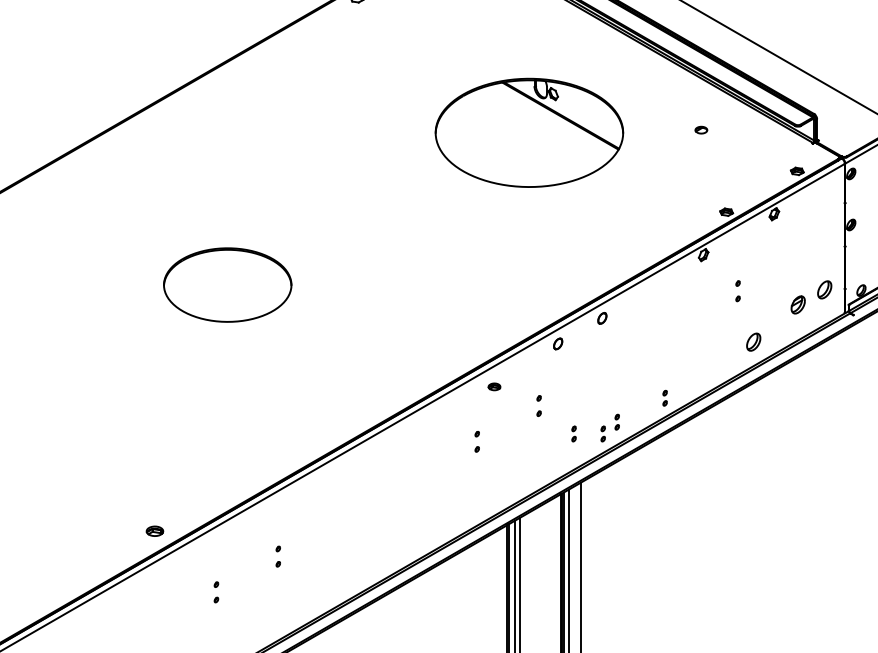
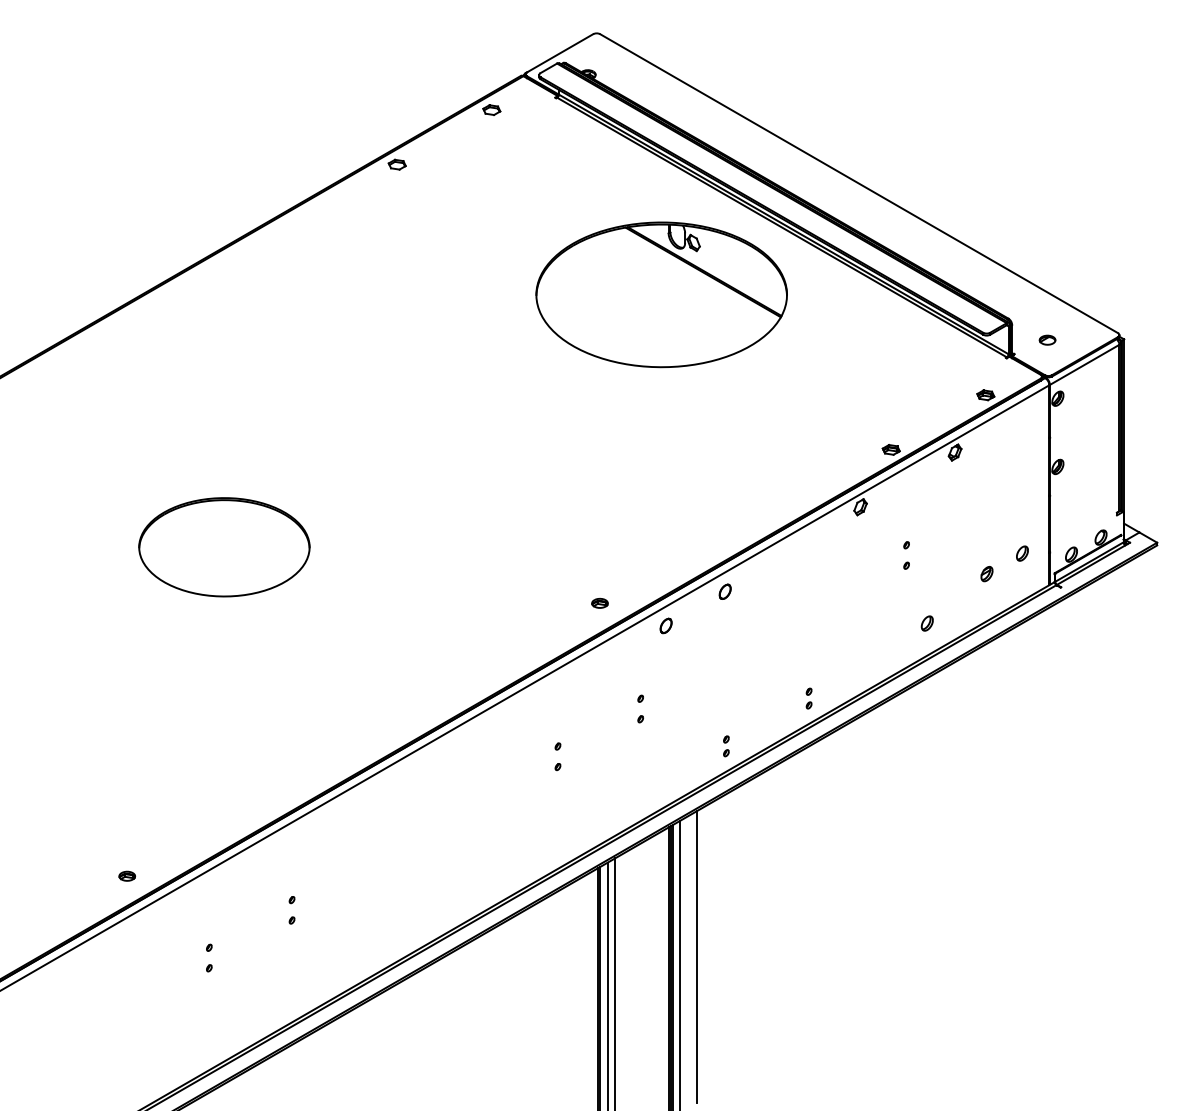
part: (701, 129) -> (1047, 339), moved
part: (529, 132) -> (661, 294), moved
part: (824, 289) -> (1022, 553), size x0.62
part: (797, 305) -> (986, 574), size x0.62
part: (752, 342) -> (926, 623), size x0.62
part: (494, 386) -> (599, 602), moved
part: (616, 422) -> (744, 730), removed
part: (574, 434) -> (687, 746), removed
part: (155, 530) -> (127, 875), size x0.71

